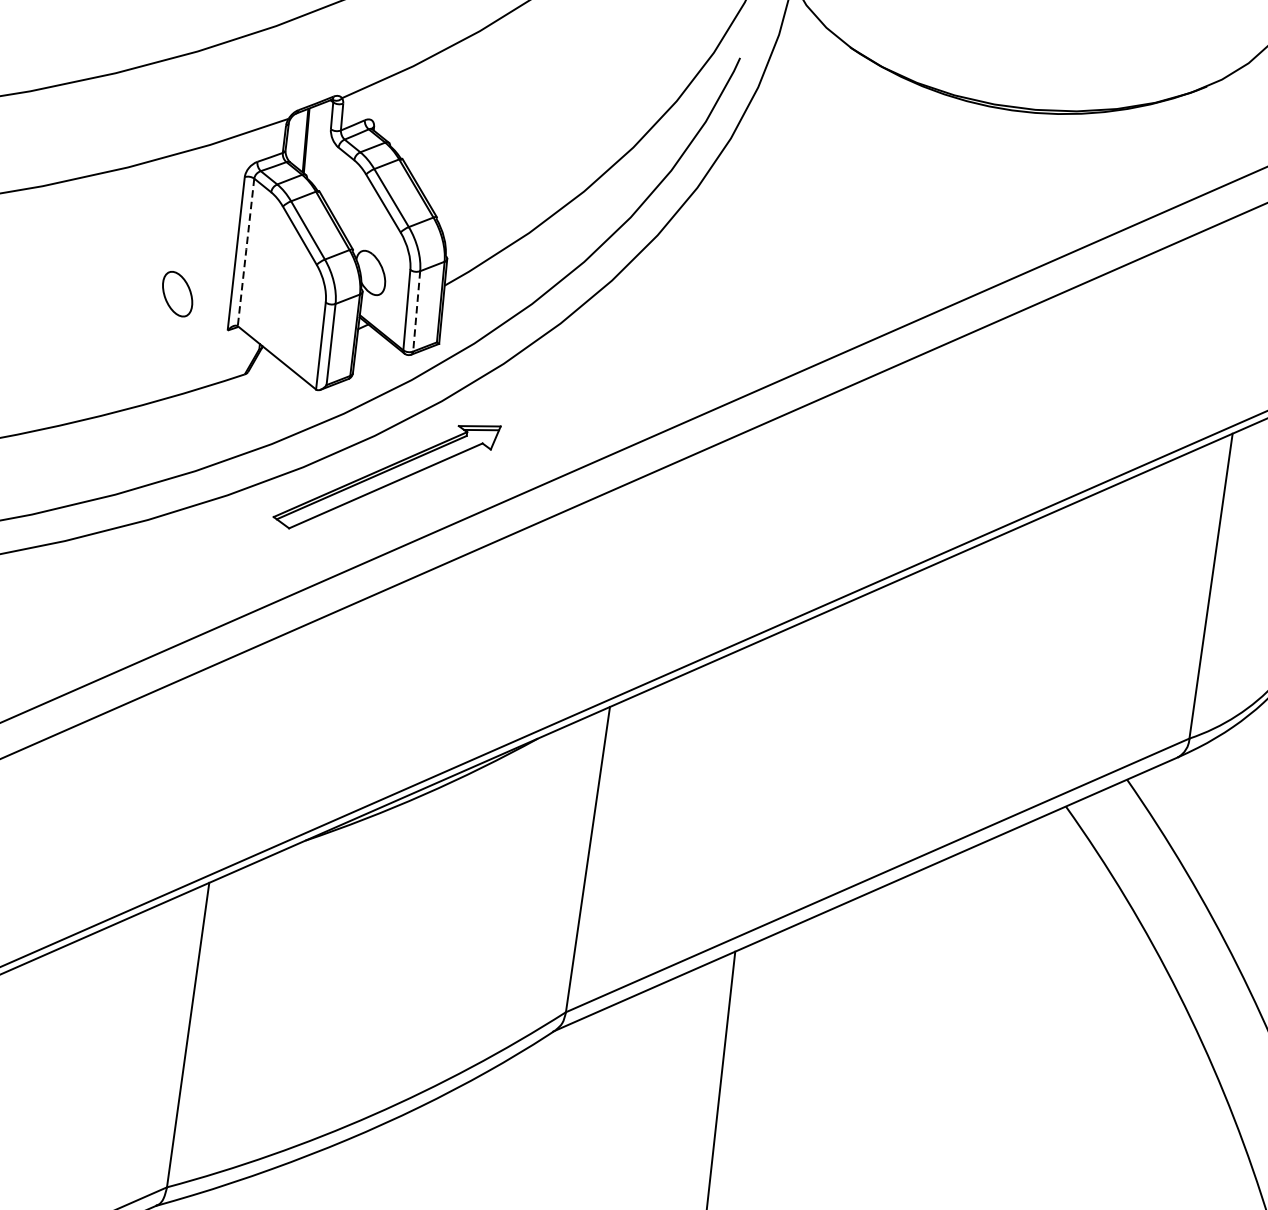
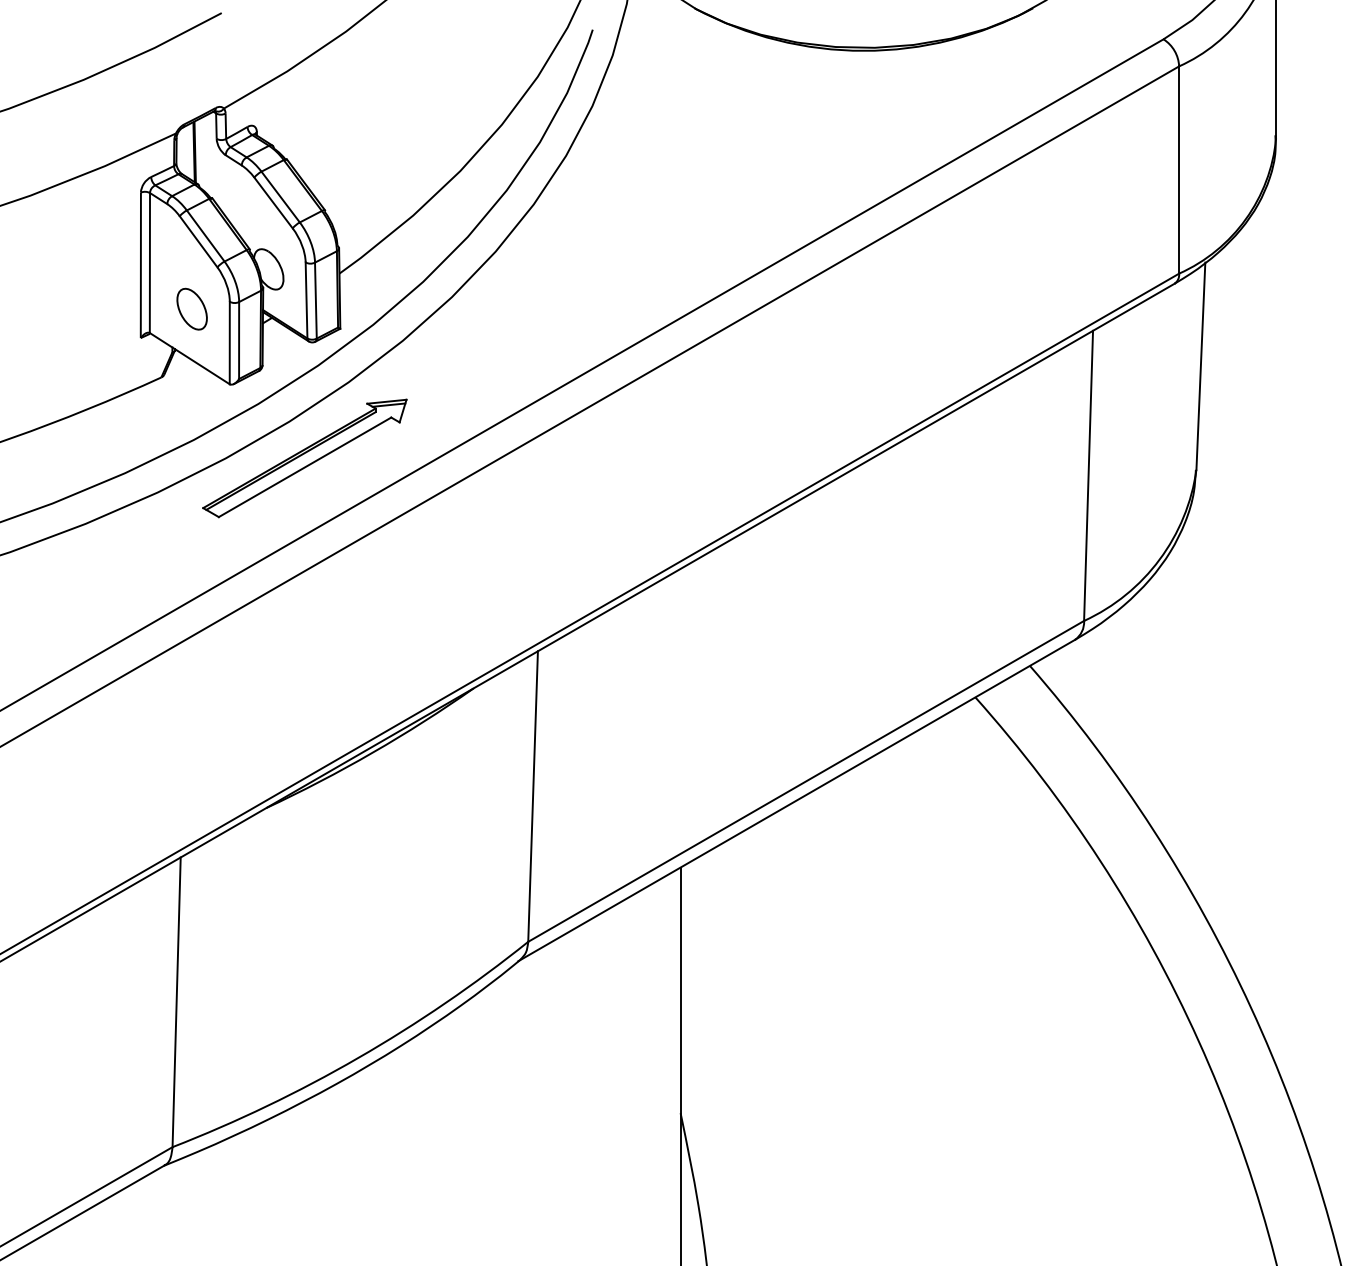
line: (245, 252) -> (149, 263), dashed -> solid
part: (177, 293) -> (191, 308), moved
line: (416, 312) -> (315, 301), dashed -> solid

